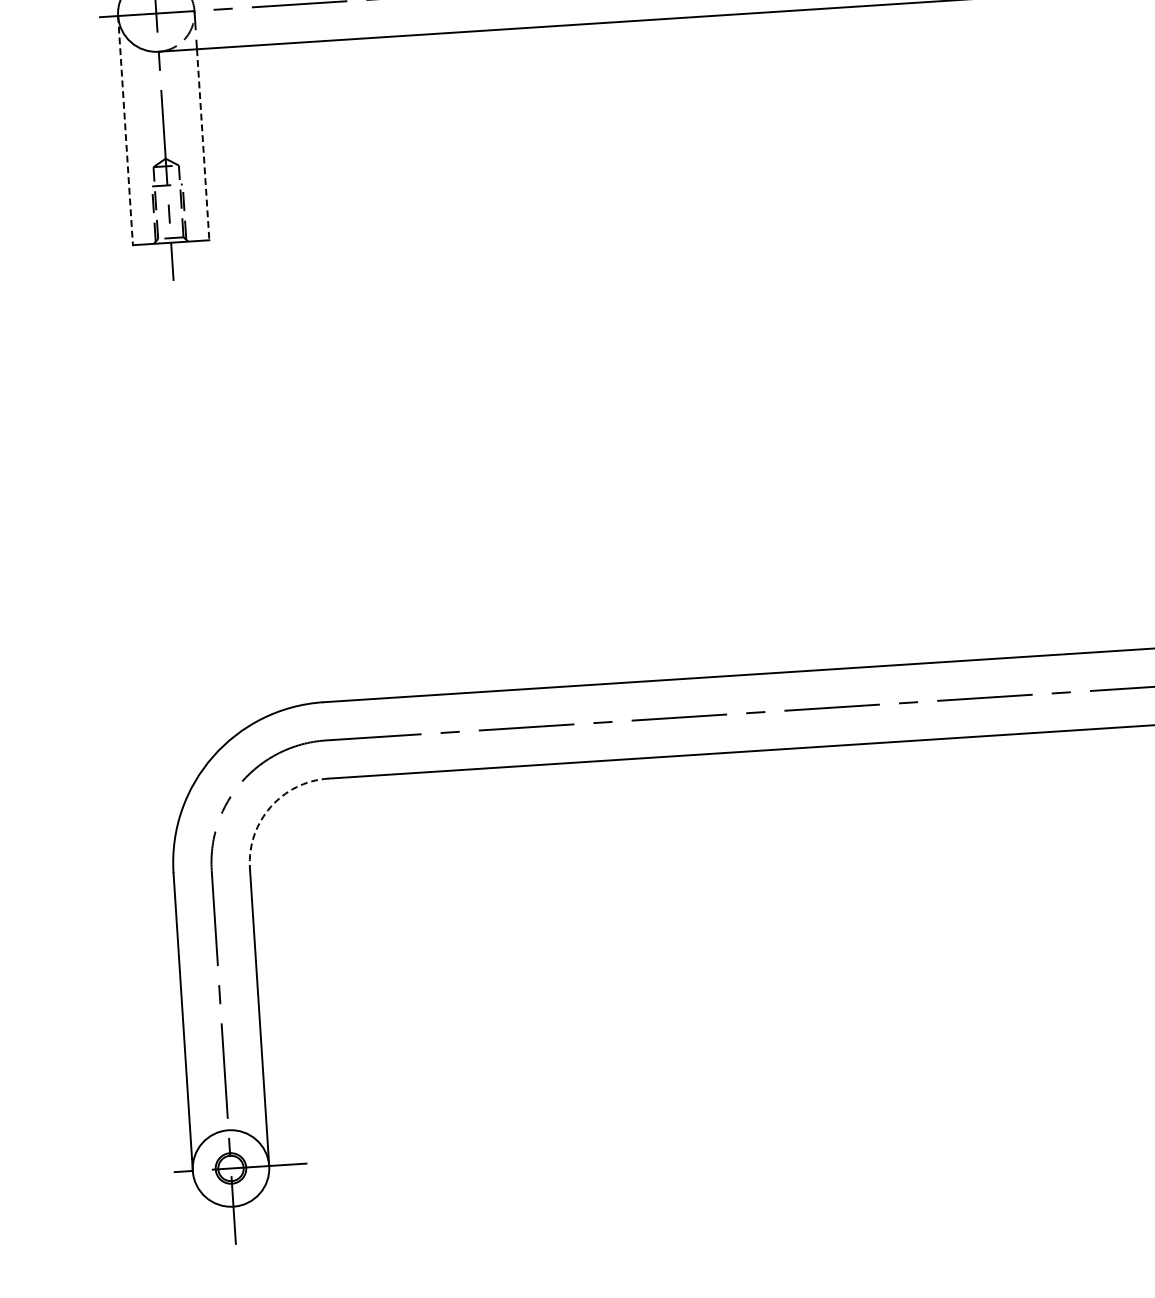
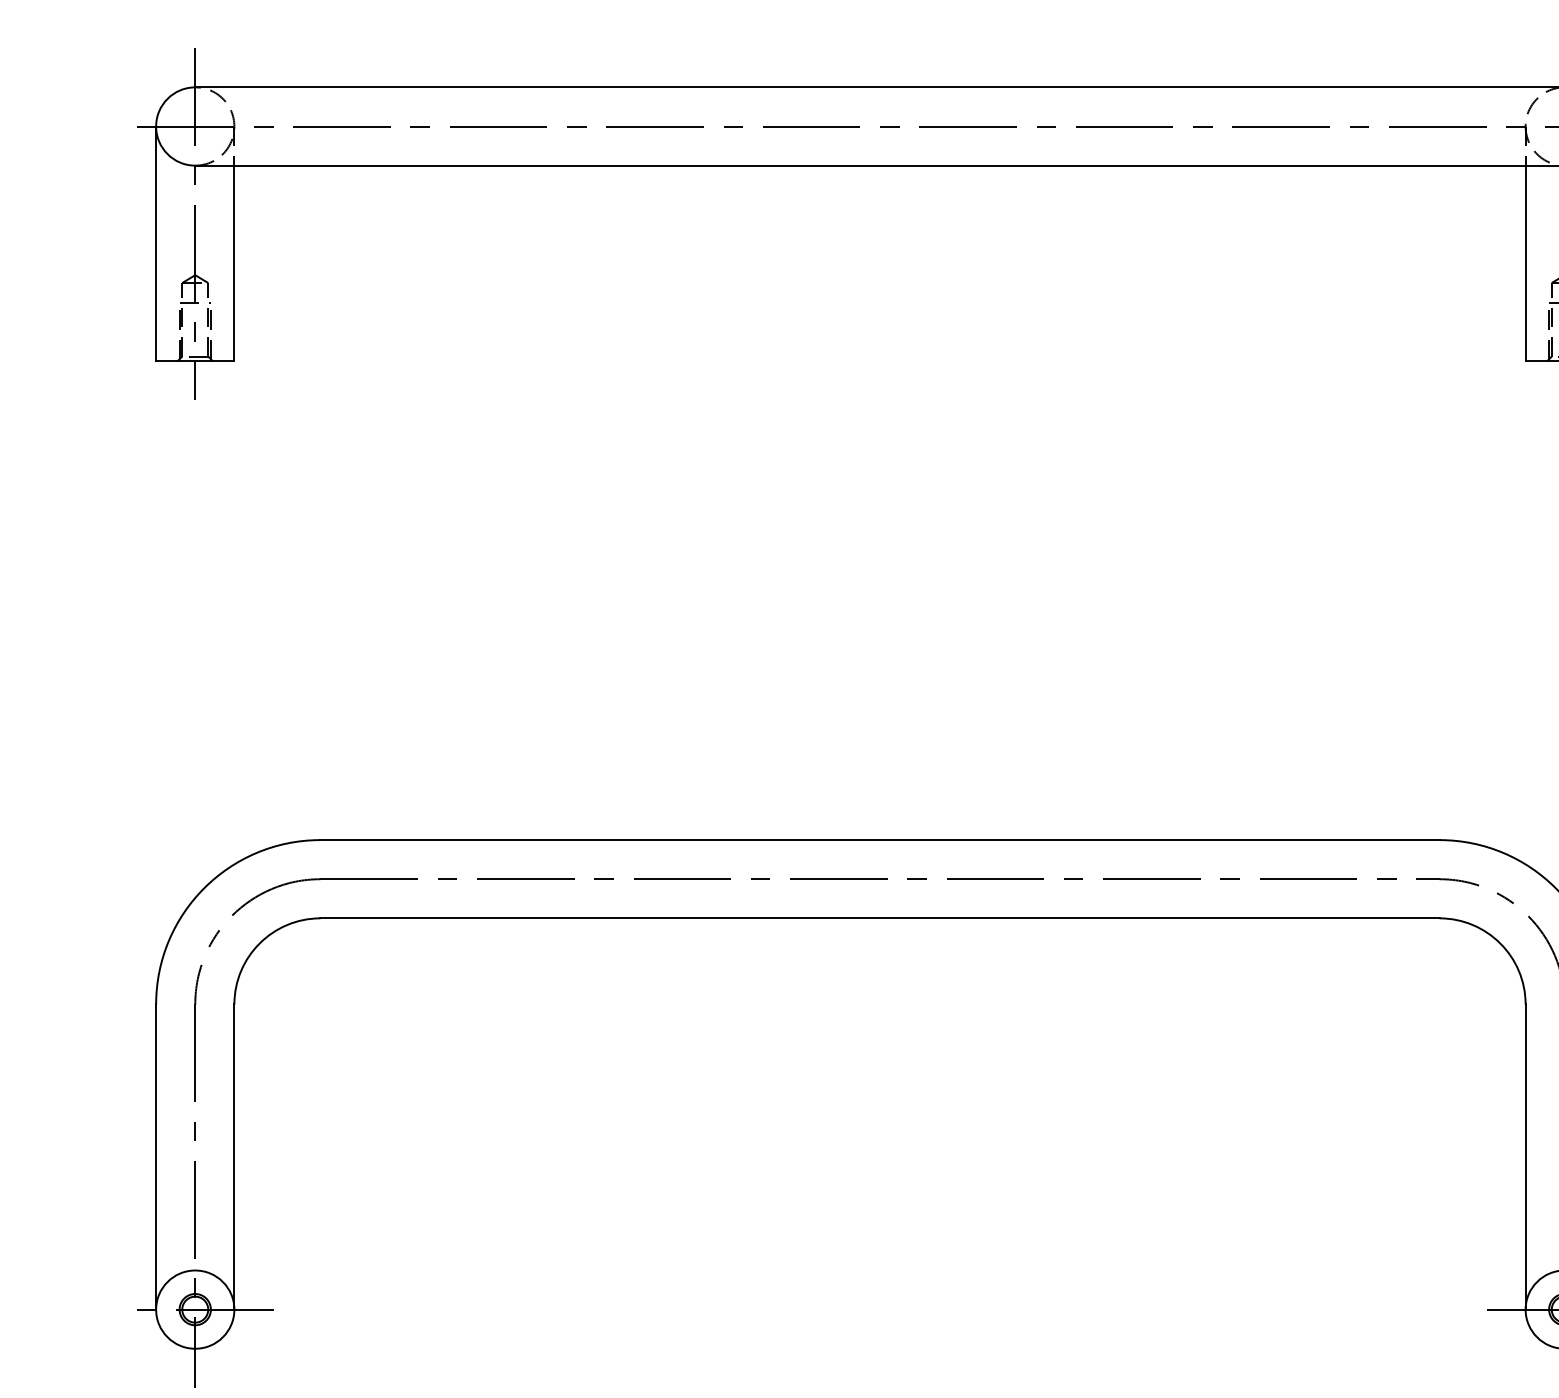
line: (125, 131) -> (156, 244), dashed -> solid
line: (203, 144) -> (234, 263), dashed -> solid
arc: (270, 807) -> (259, 943), dashed -> solid

